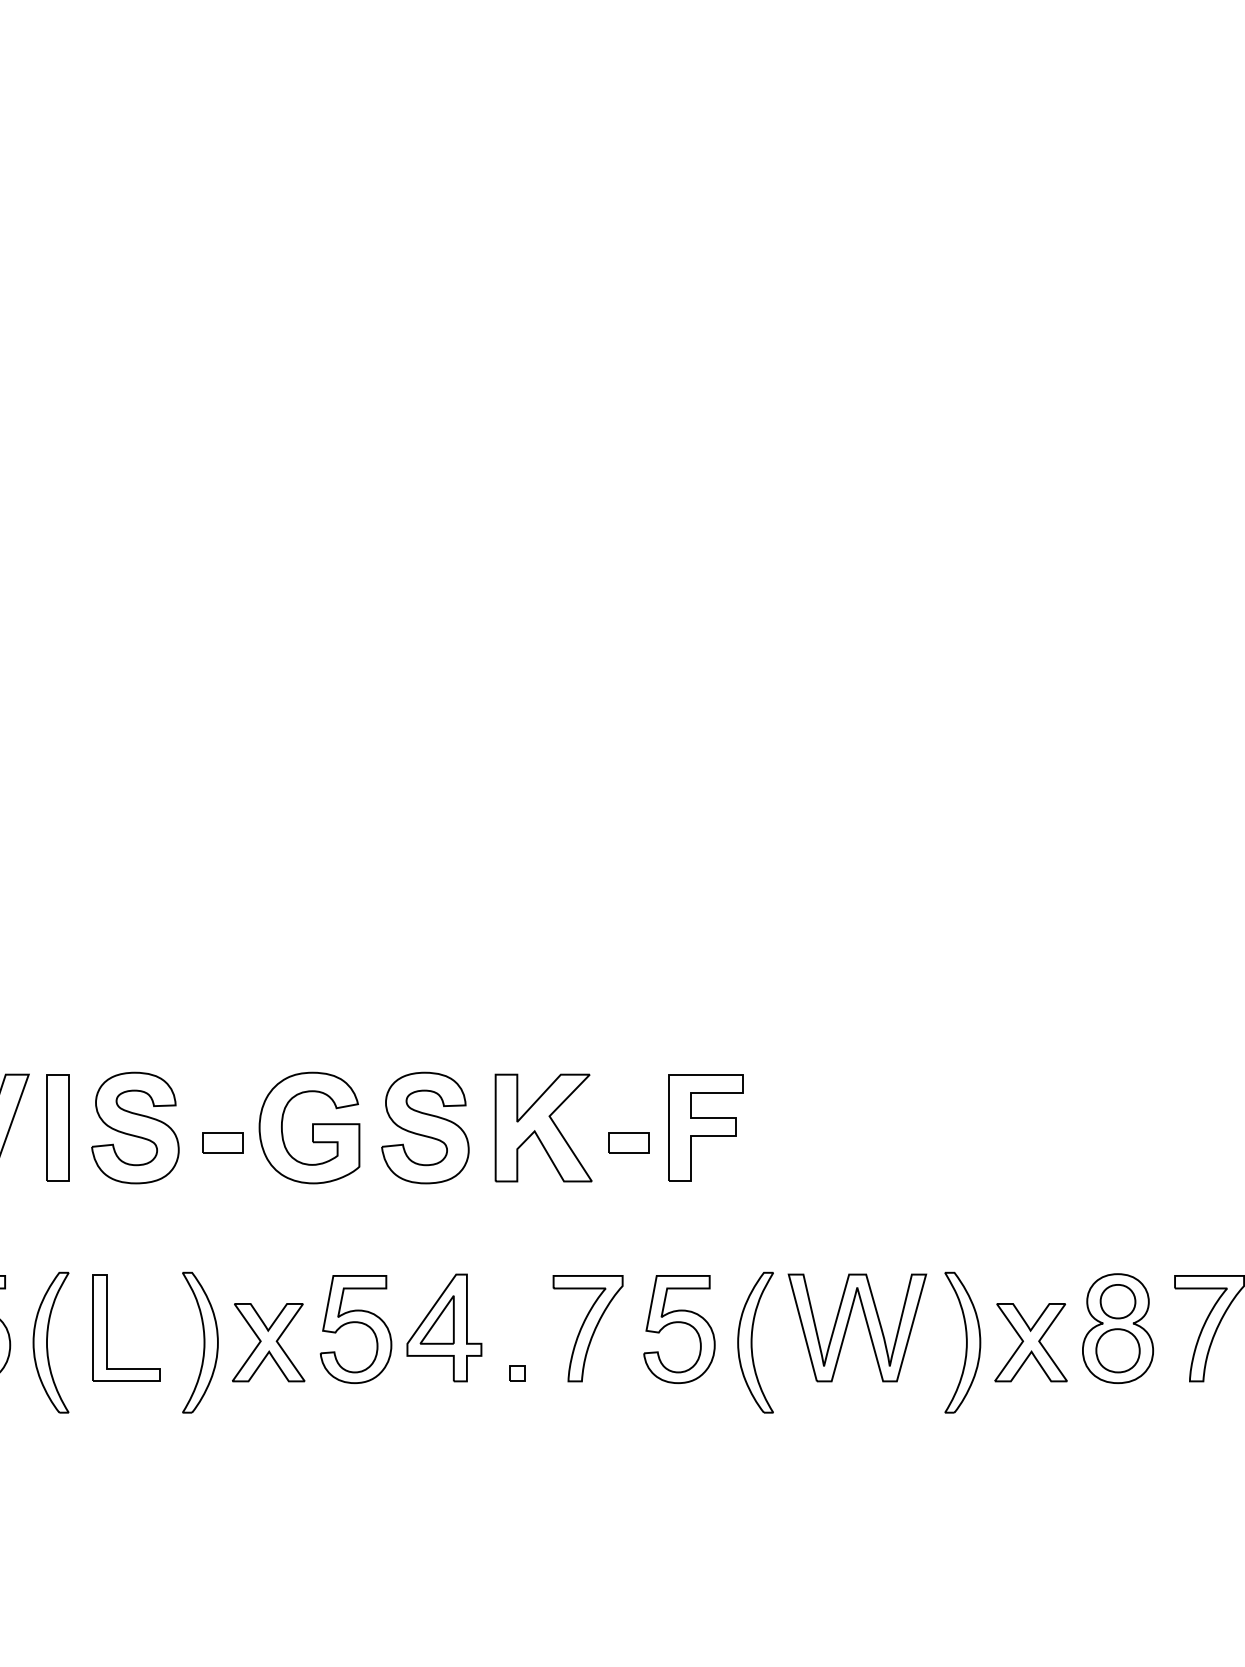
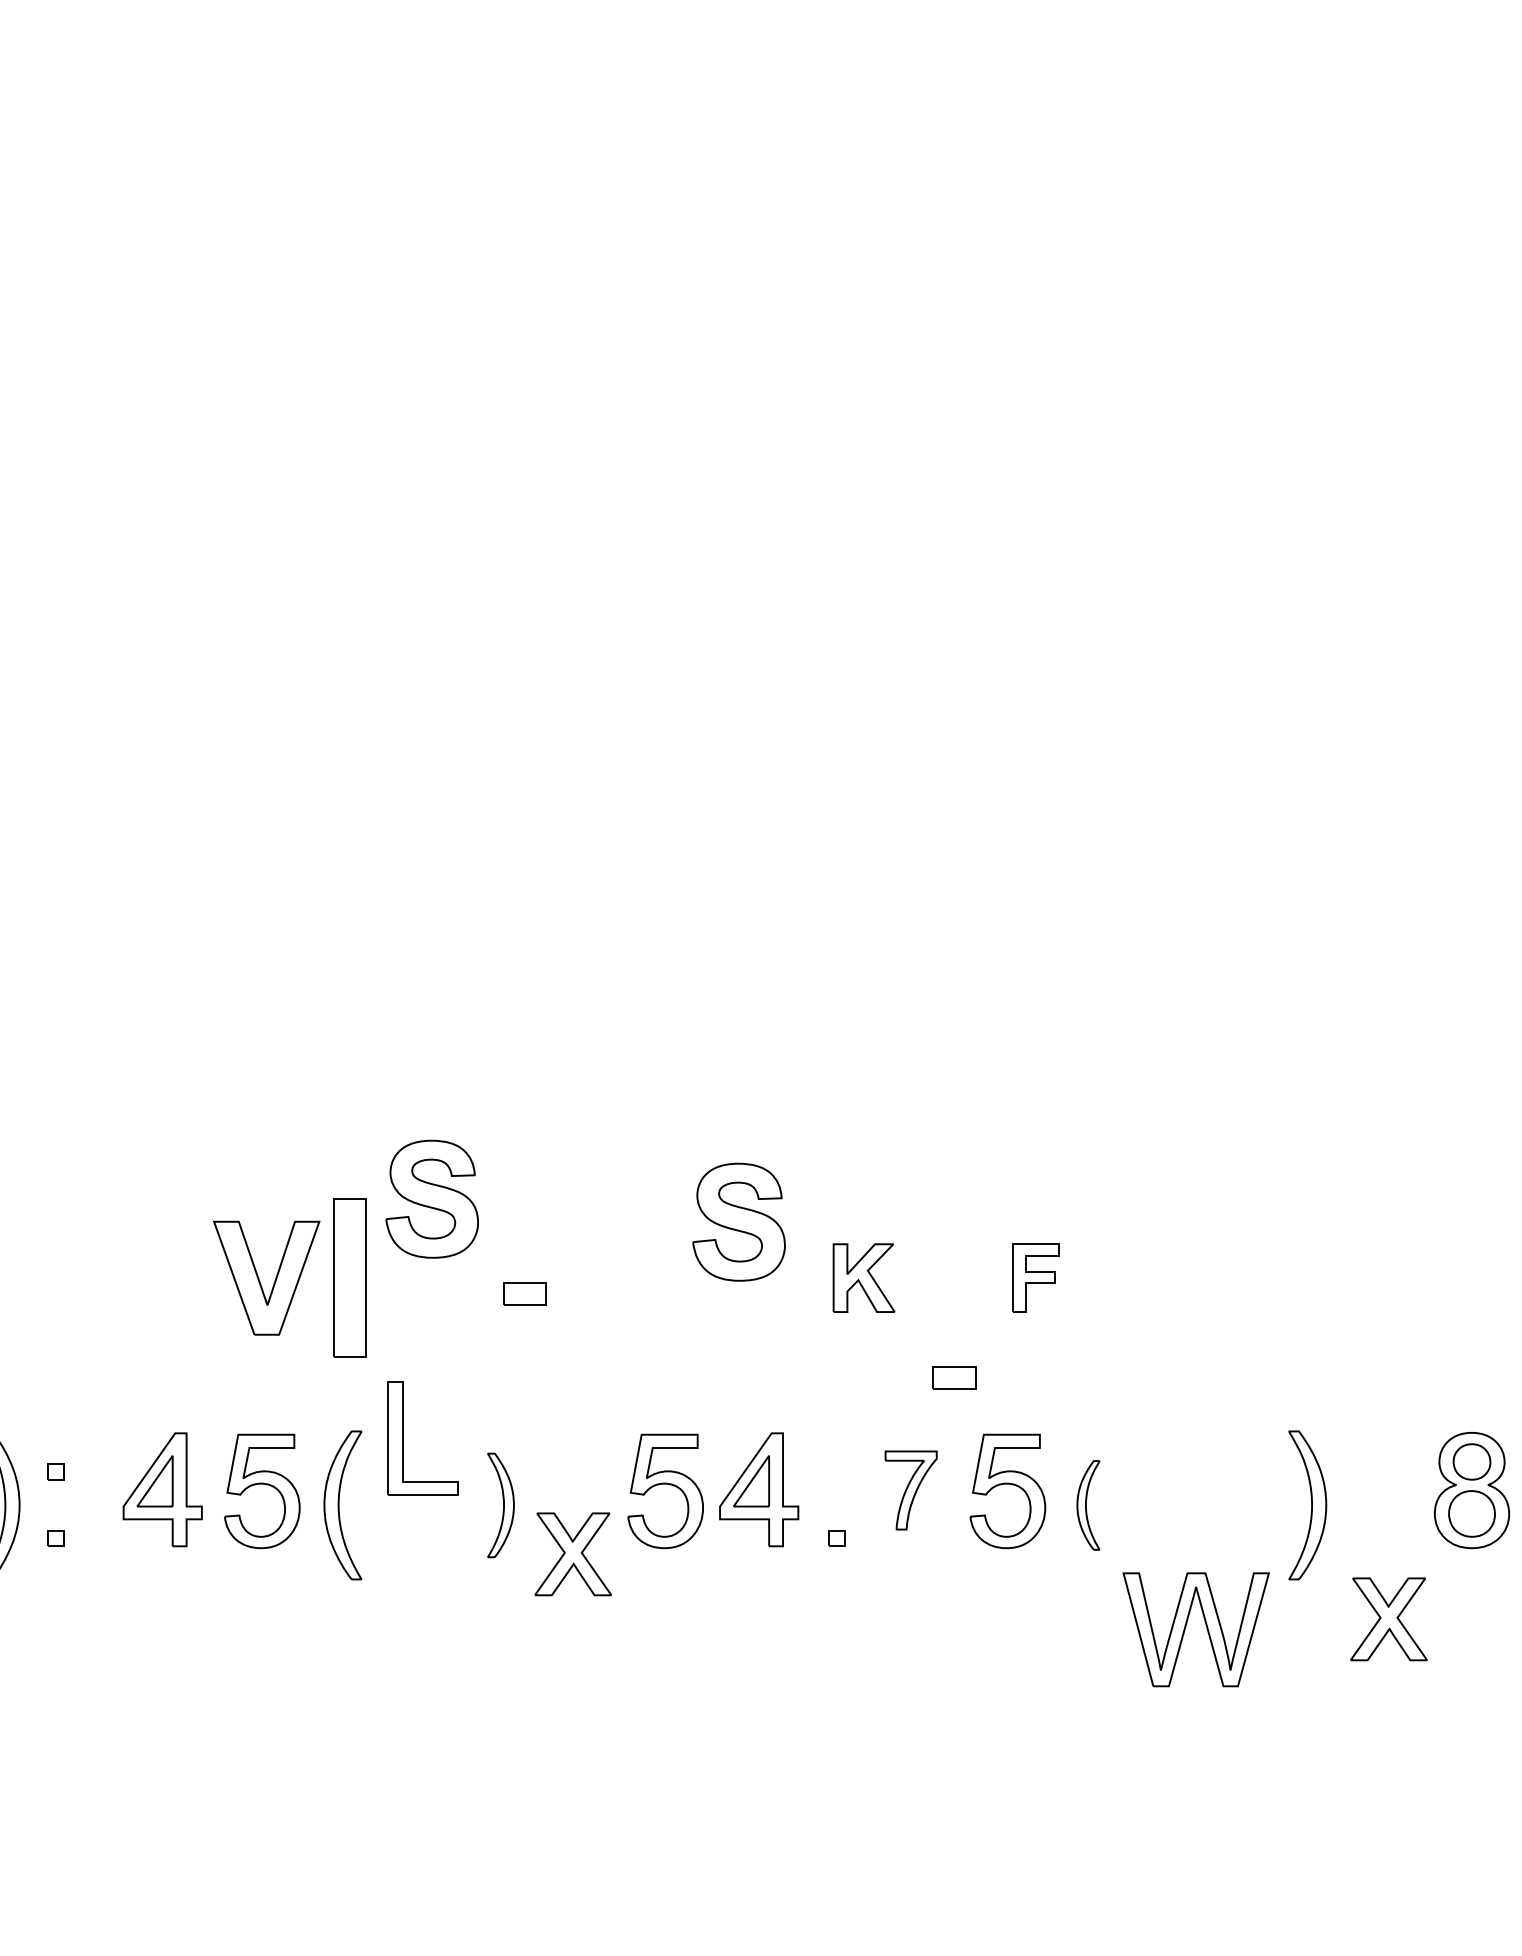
part: (134, 1127) -> (431, 1198), moved
part: (309, 1127) -> (616, 1277), removed
part: (424, 1127) -> (738, 1221), moved
part: (542, 1127) -> (863, 1277), size x0.6
part: (58, 1128) -> (350, 1278), size x1.4
part: (705, 1128) -> (1035, 1278), size x0.6
part: (628, 1142) -> (954, 1377), moved
part: (848, 1325) -> (1186, 1627), moved
part: (108, 1327) -> (403, 1438), moved
part: (587, 1328) -> (910, 1490), size x0.7
part: (199, 1342) -> (500, 1505), size x0.7
part: (268, 1342) -> (572, 1554), moved
part: (755, 1342) -> (1088, 1505), size x0.6
part: (1030, 1342) -> (1388, 1619), moved

